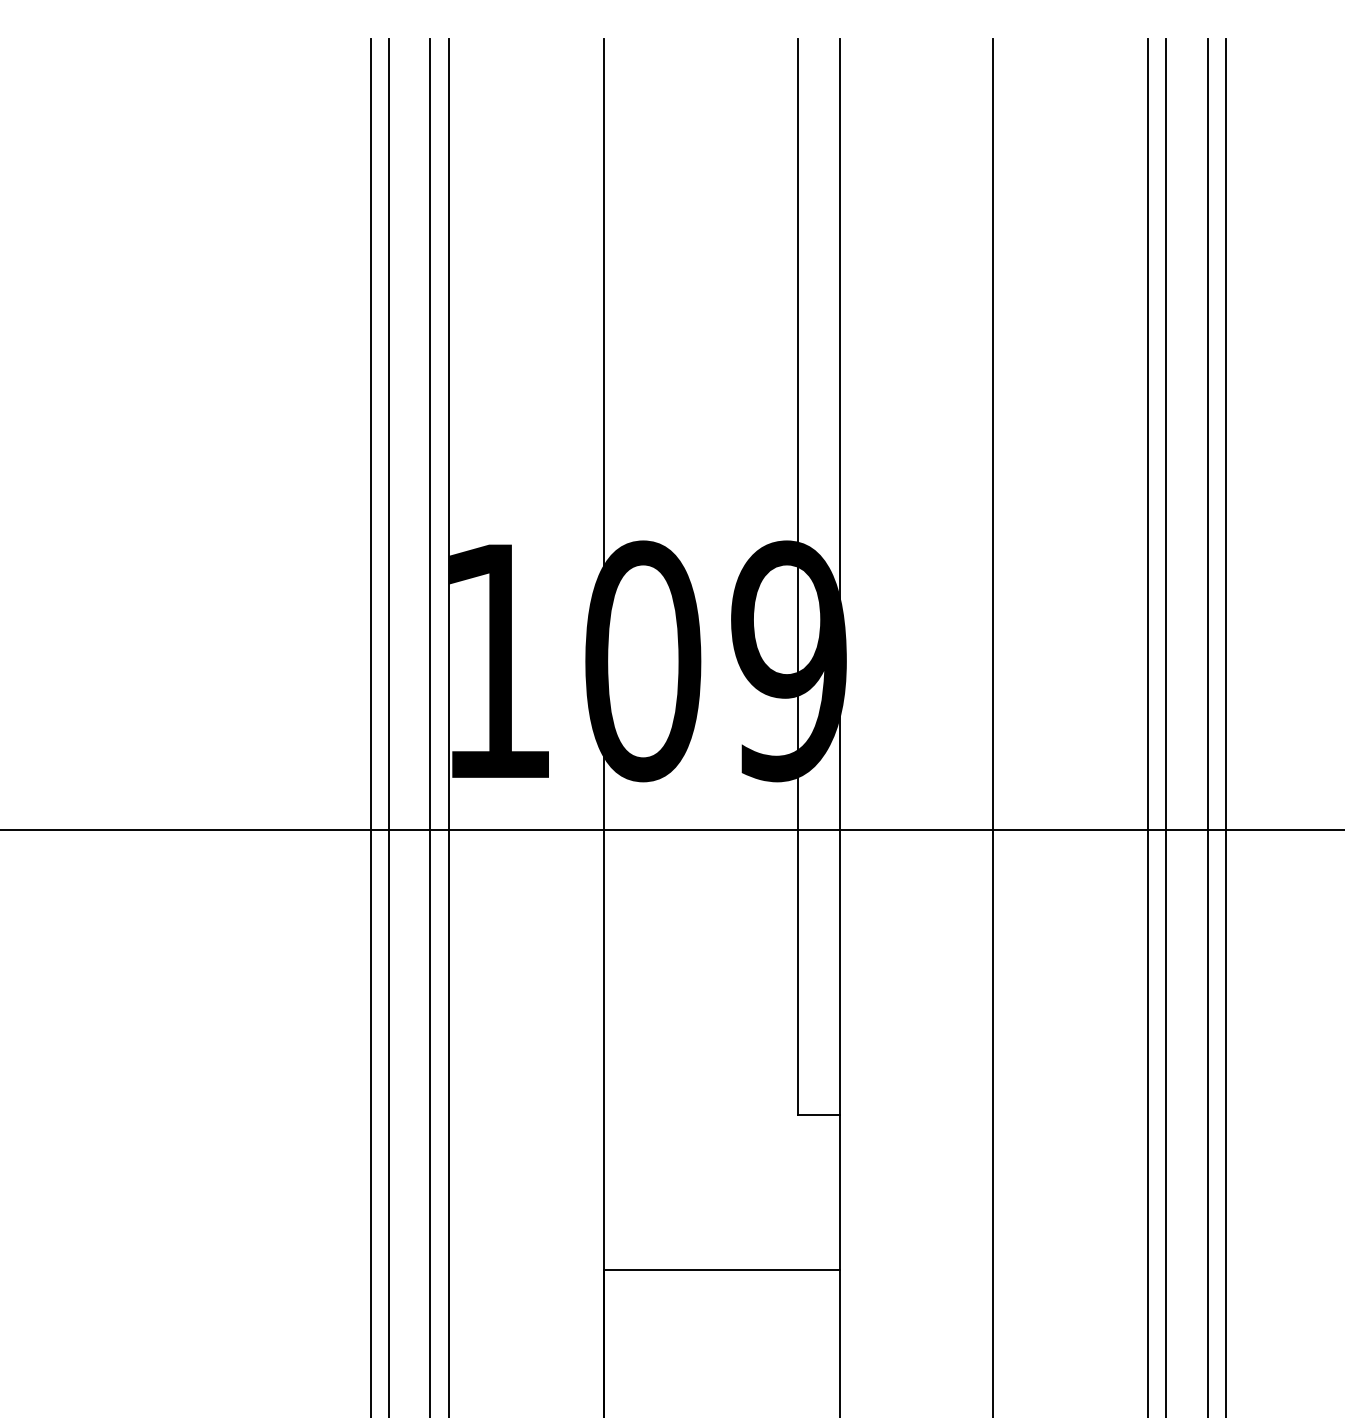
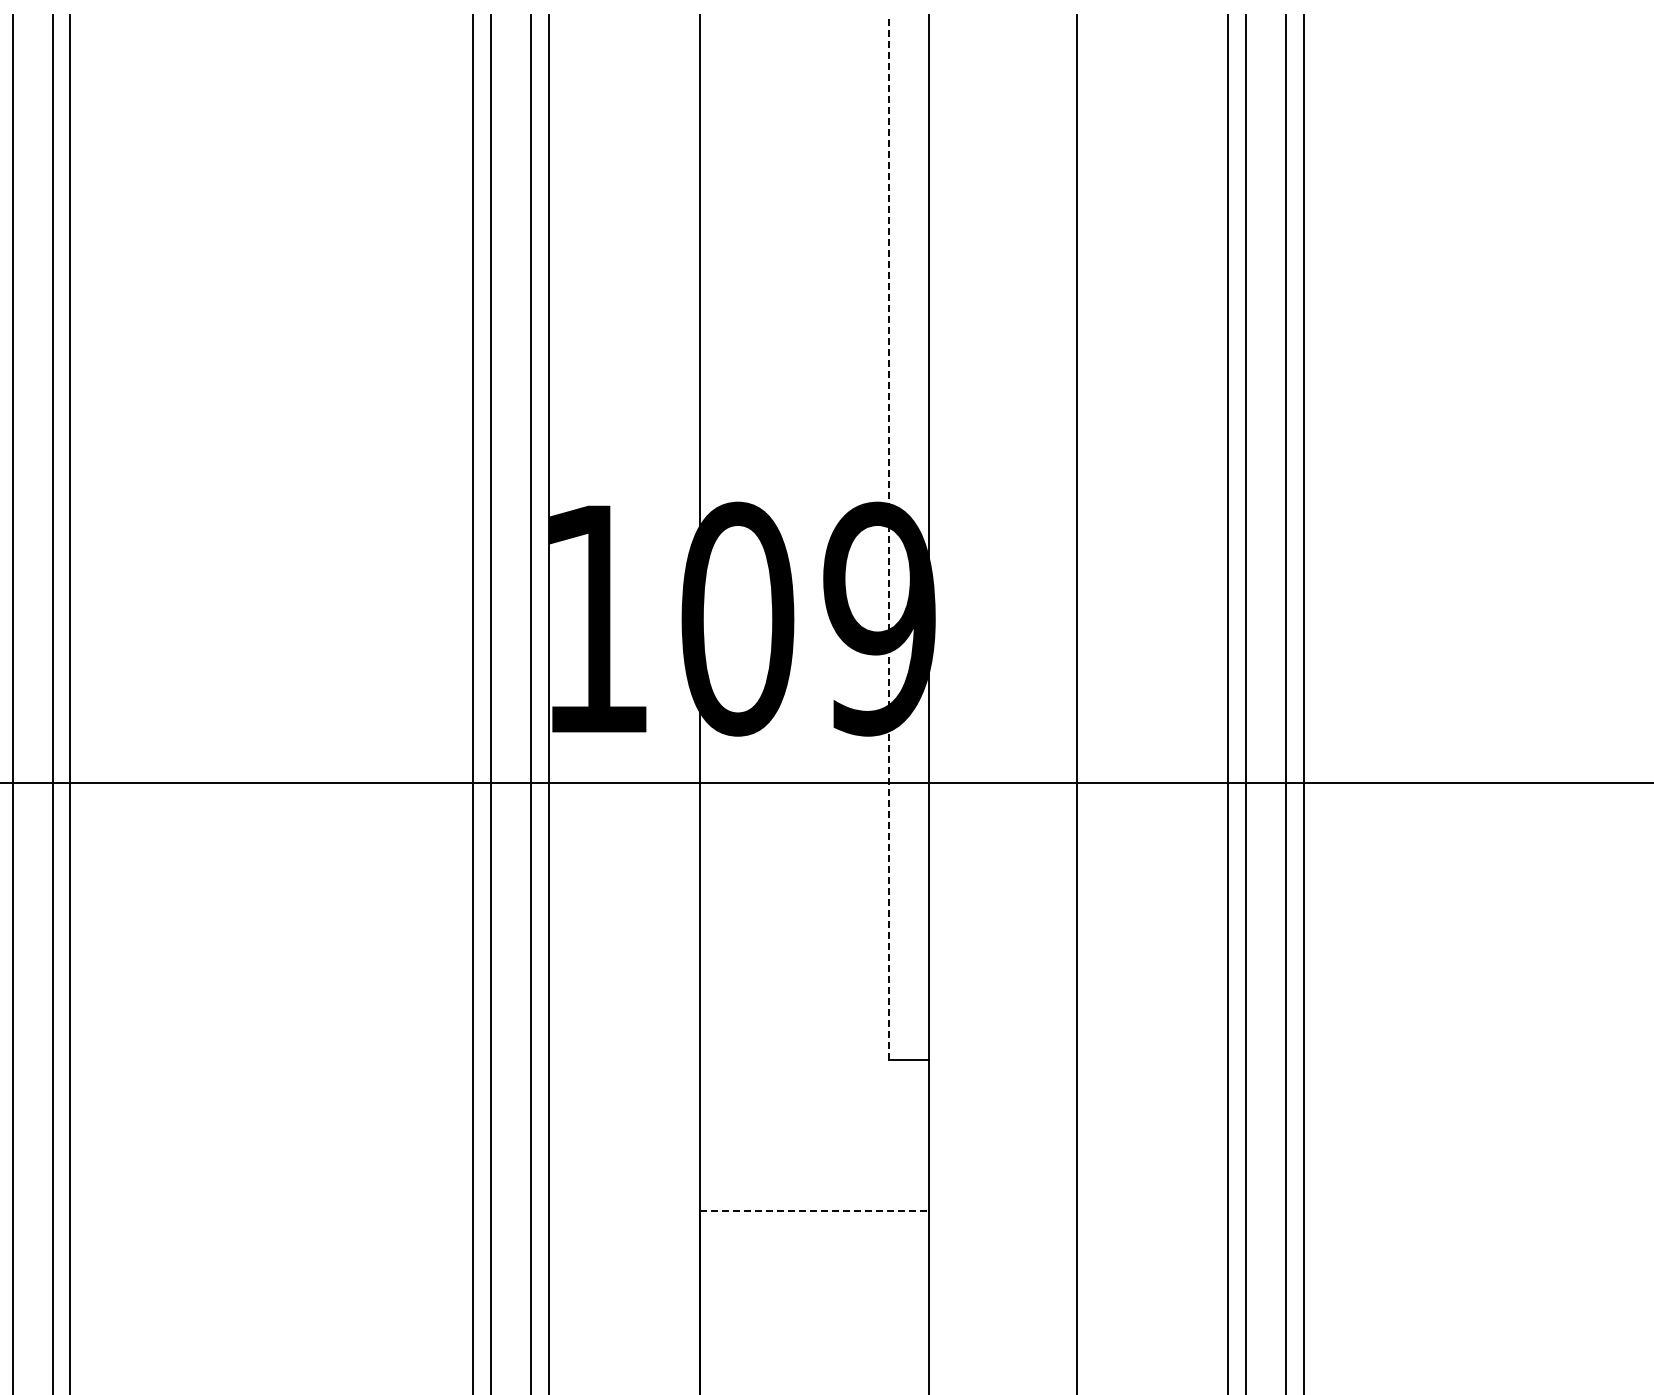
line: (798, 576) -> (888, 536), solid -> dashed
line: (722, 1269) -> (814, 1210), solid -> dashed

